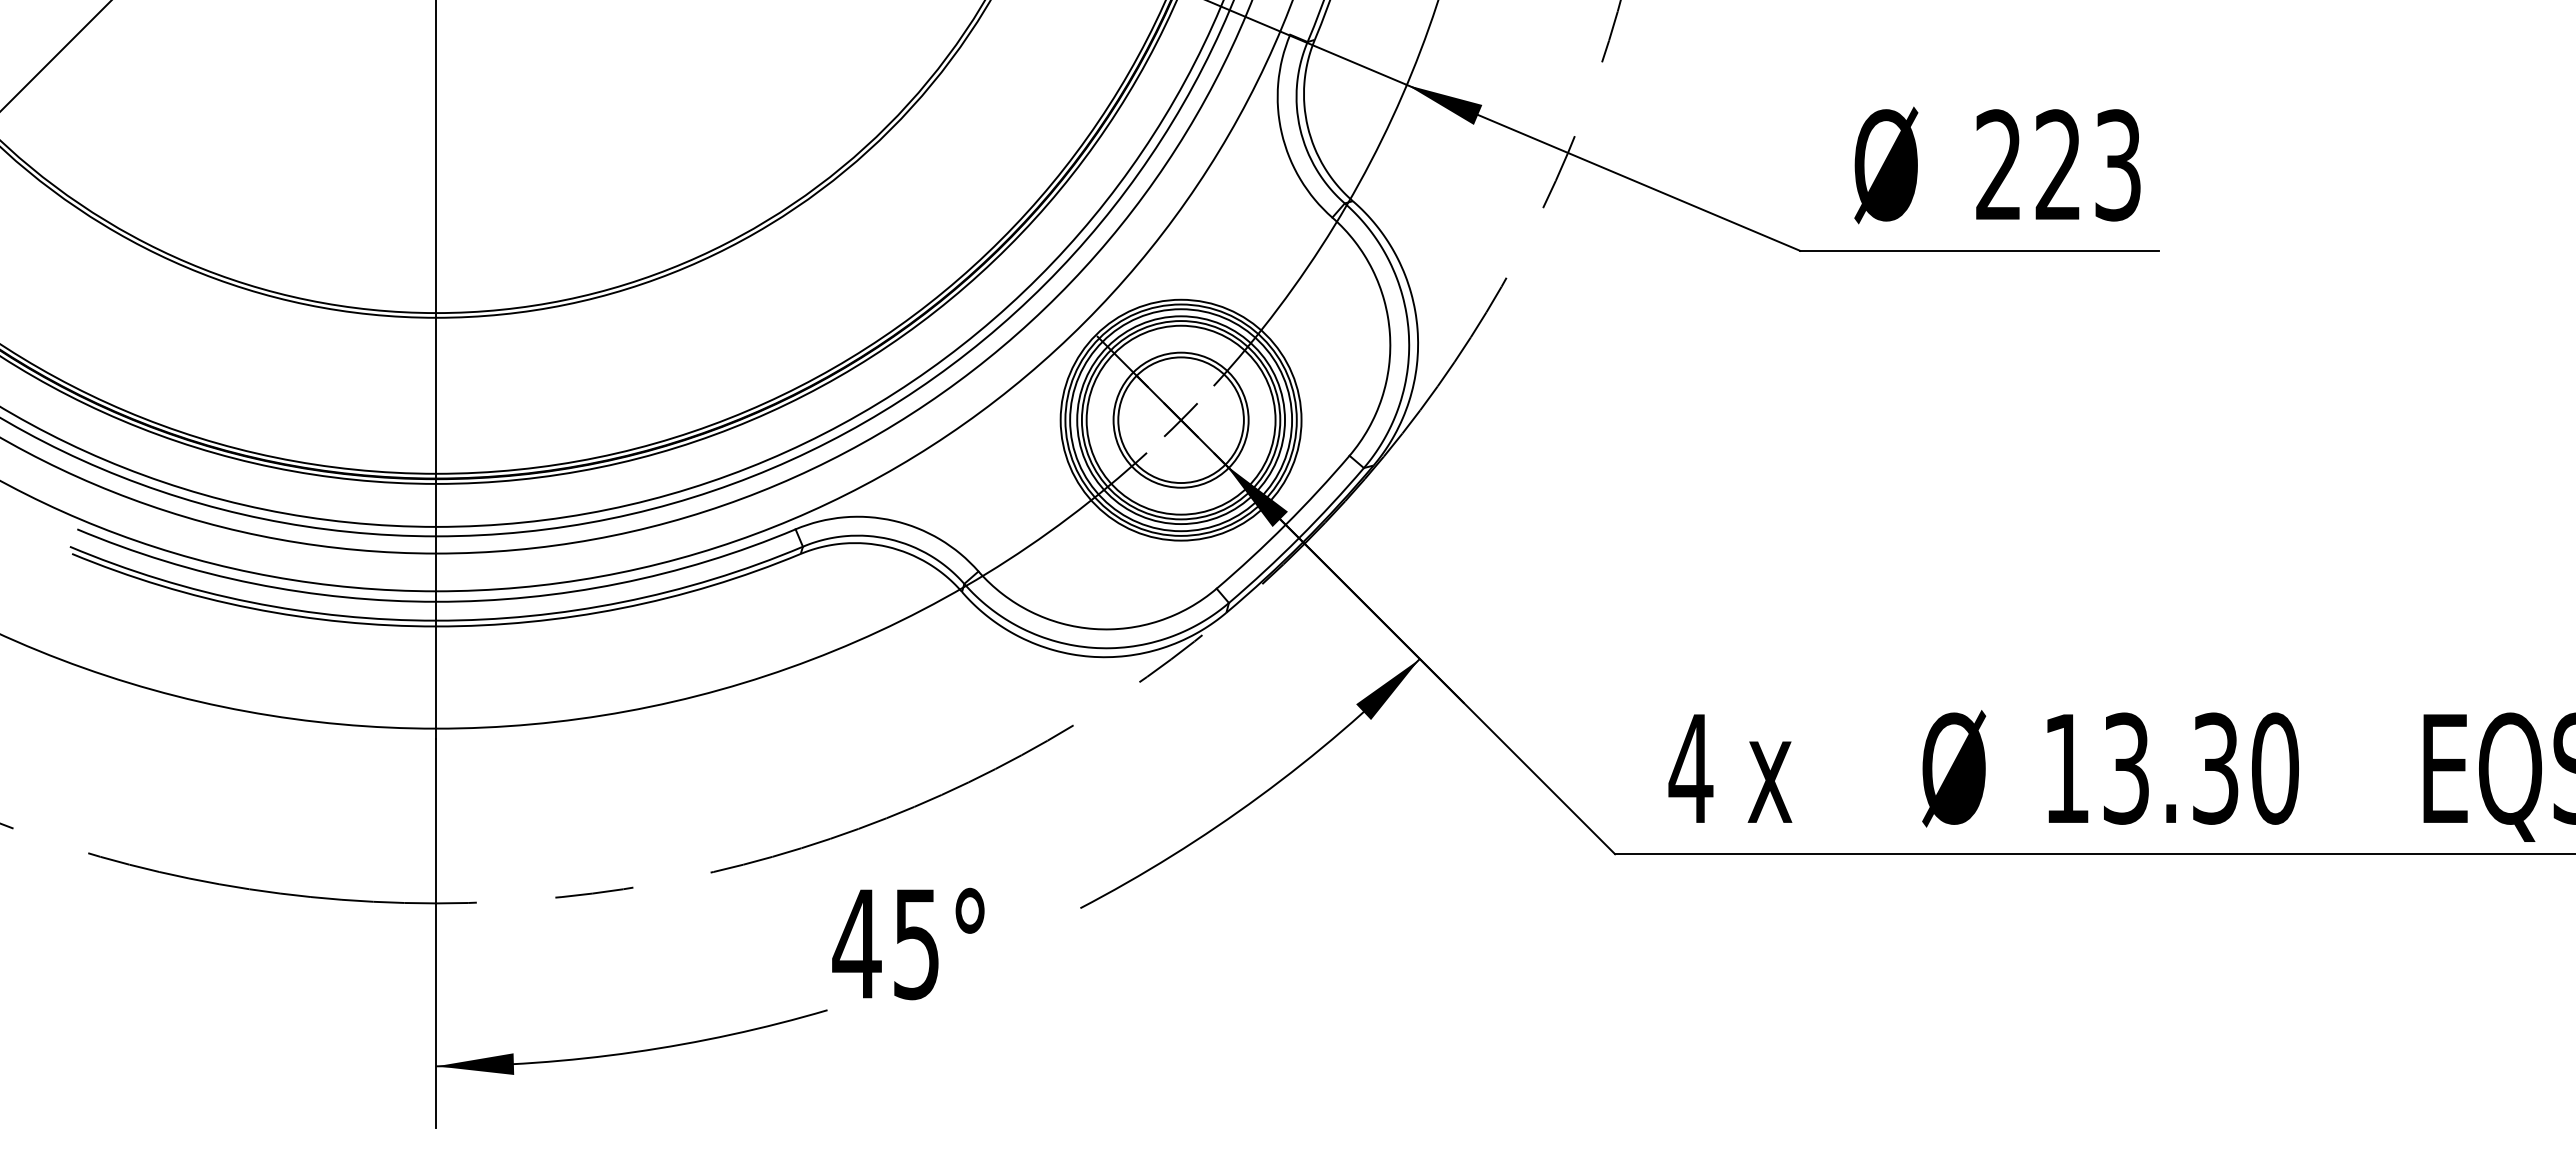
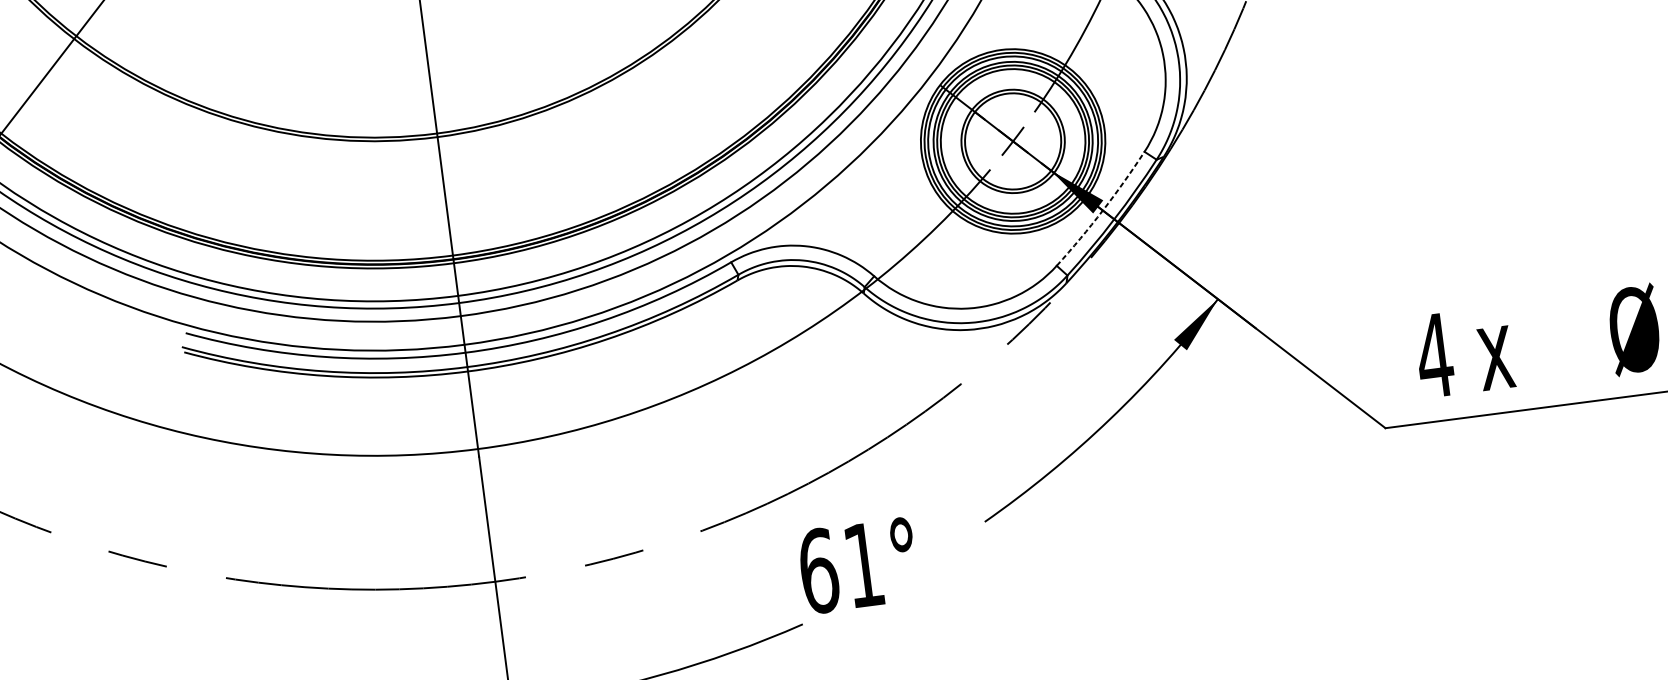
arc: (1285, 524) -> (1102, 210), solid -> dashed
text: (885, 943) -> (840, 567), 45° -> 61°

